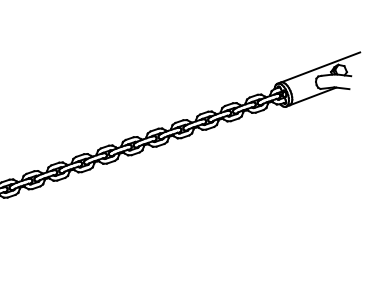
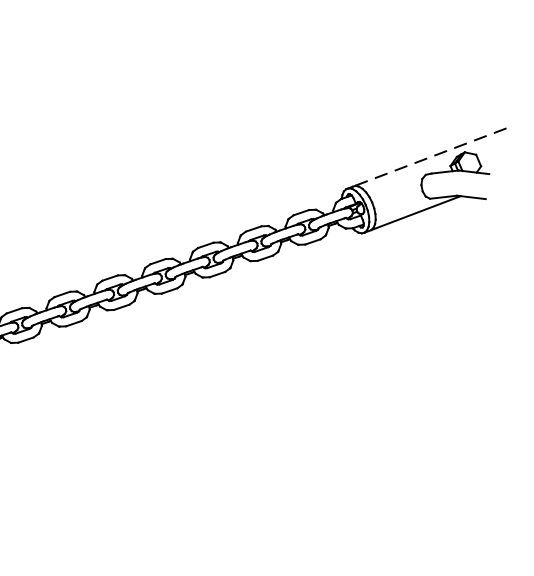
line: (320, 67) -> (430, 157), solid -> dashed

